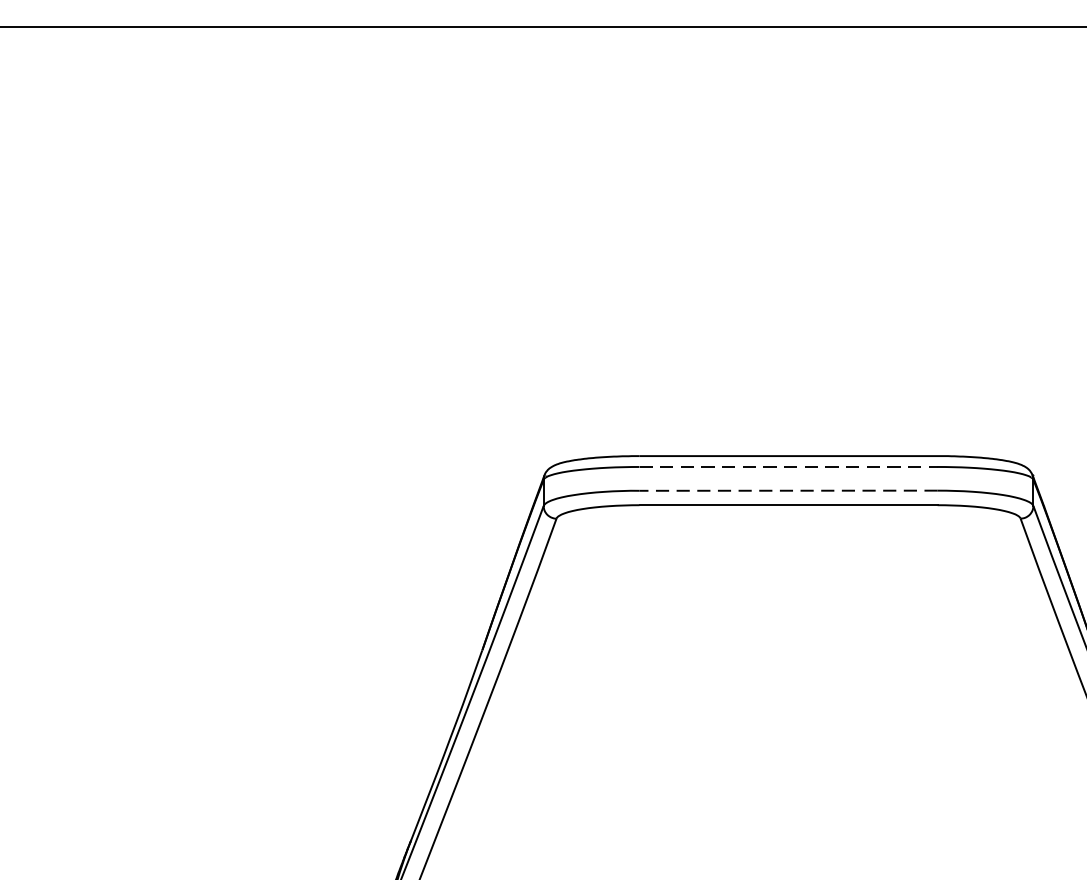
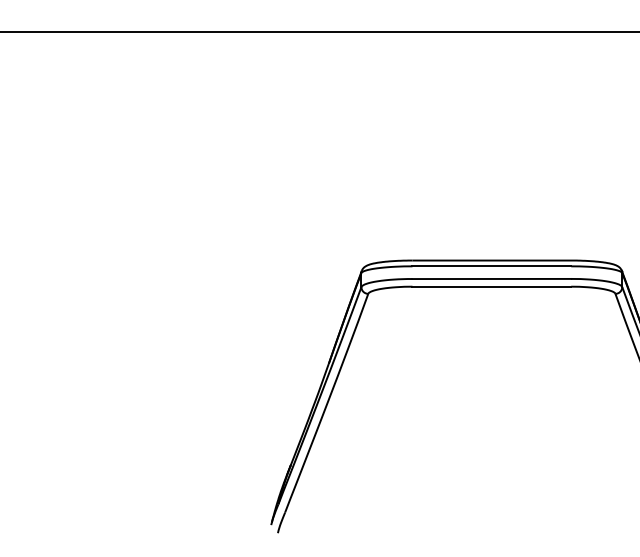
line: (789, 467) -> (492, 266), dashed -> solid
line: (787, 489) -> (491, 278), dashed -> solid

